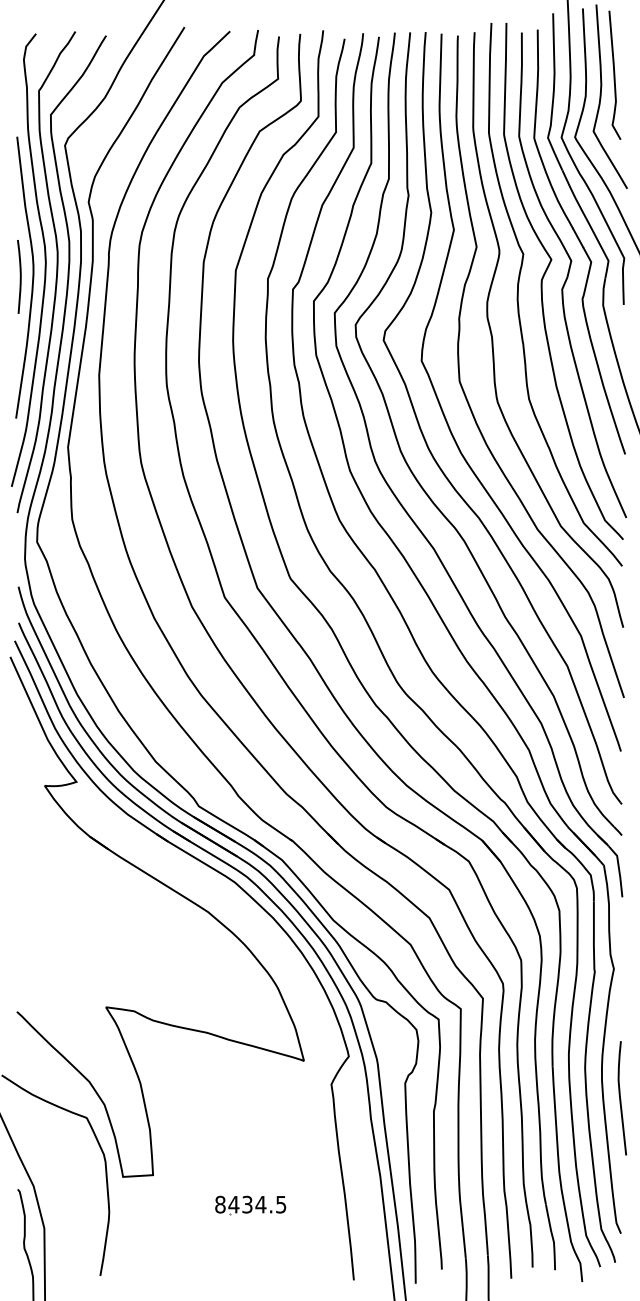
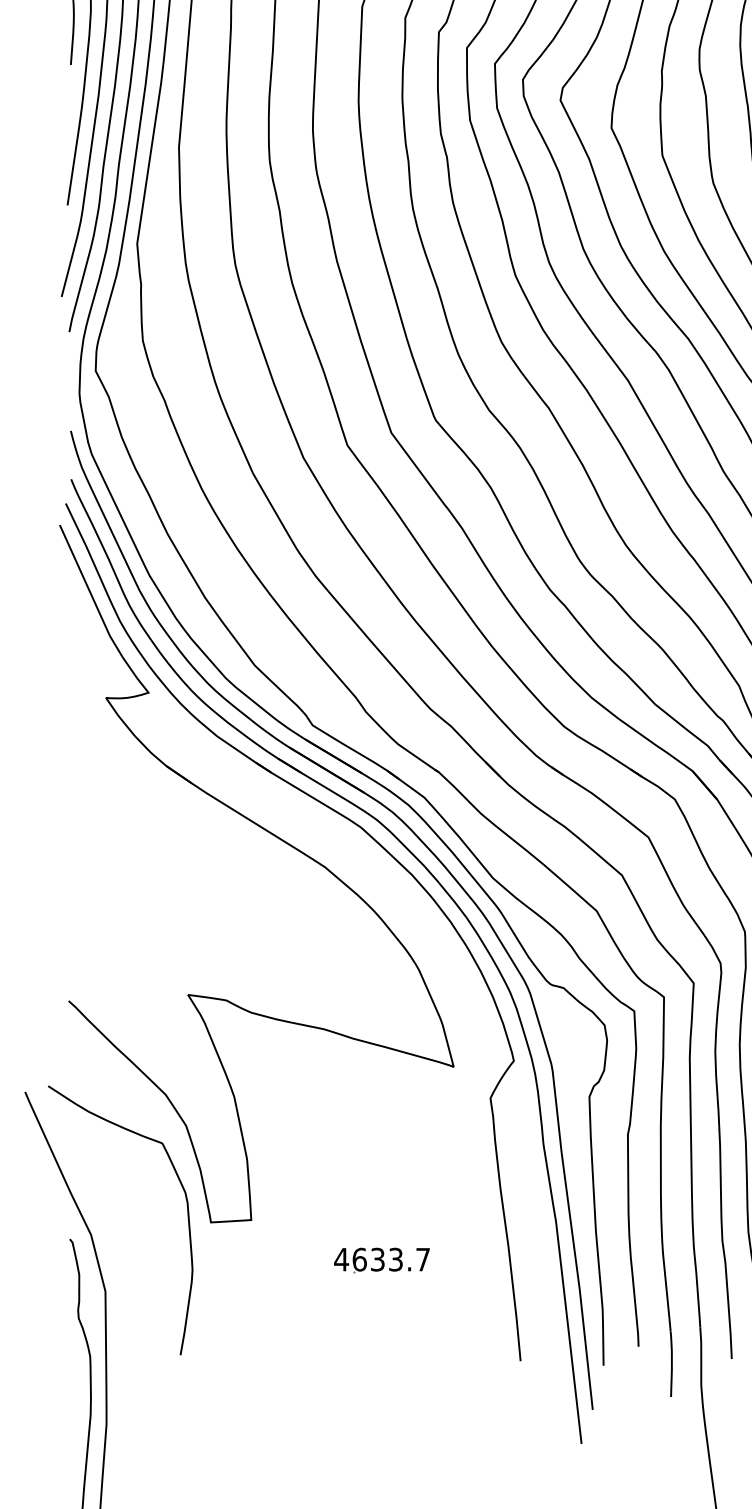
text: (250, 1204) -> (381, 1259), 8434.5 -> 4633.7

